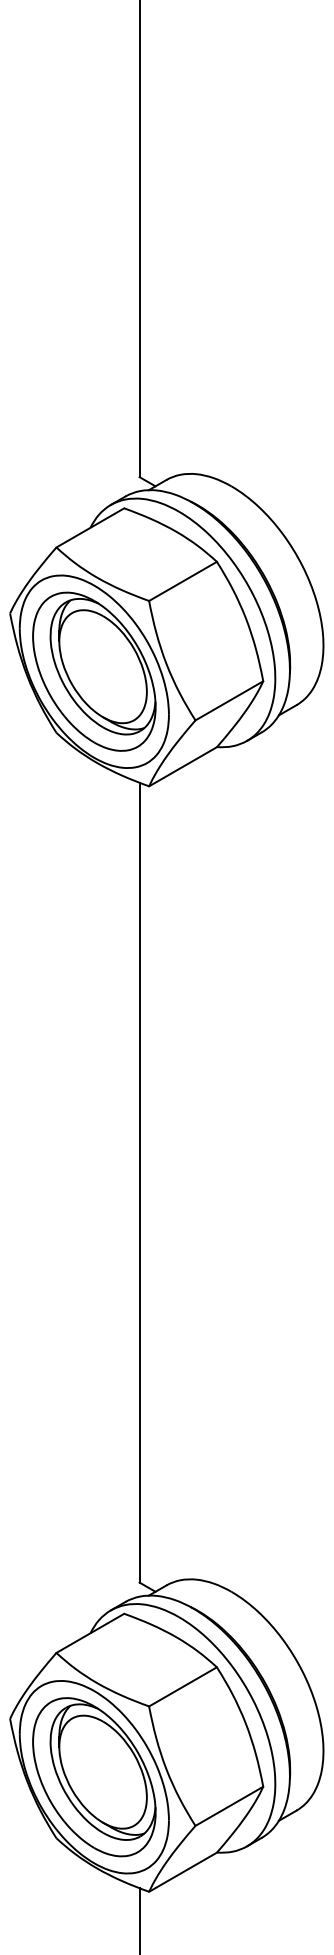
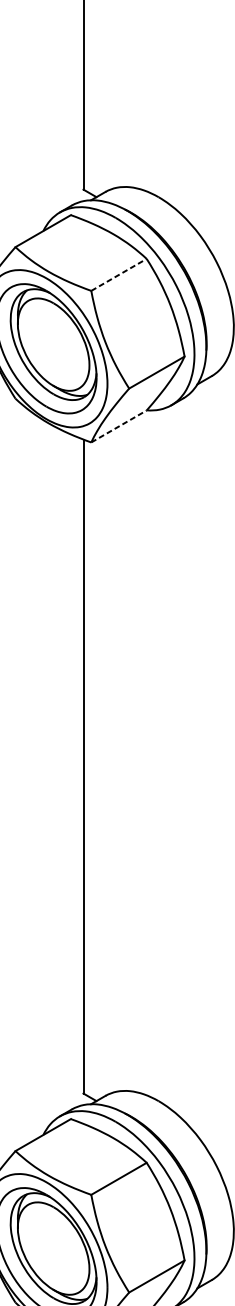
line: (183, 581) -> (119, 274), solid -> dashed
line: (183, 766) -> (119, 426), solid -> dashed

